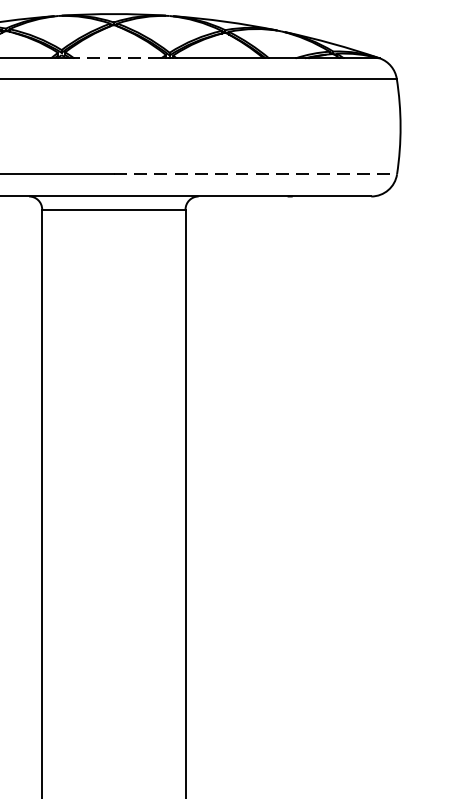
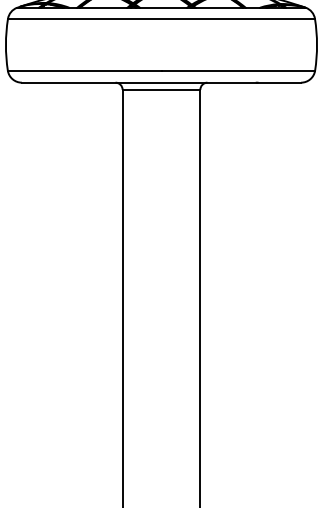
line: (117, 57) -> (163, 7), dashed -> solid
line: (255, 174) -> (238, 70), dashed -> solid

